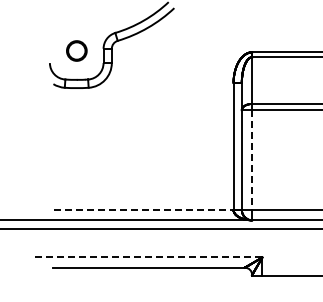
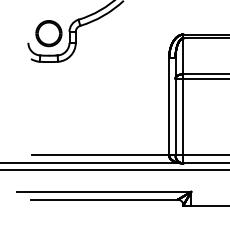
part: (76, 50) -> (48, 33), size x1.67
line: (252, 160) -> (183, 117), dashed -> solid
line: (143, 209) -> (100, 155), dashed -> solid
line: (149, 257) -> (104, 191), dashed -> solid

